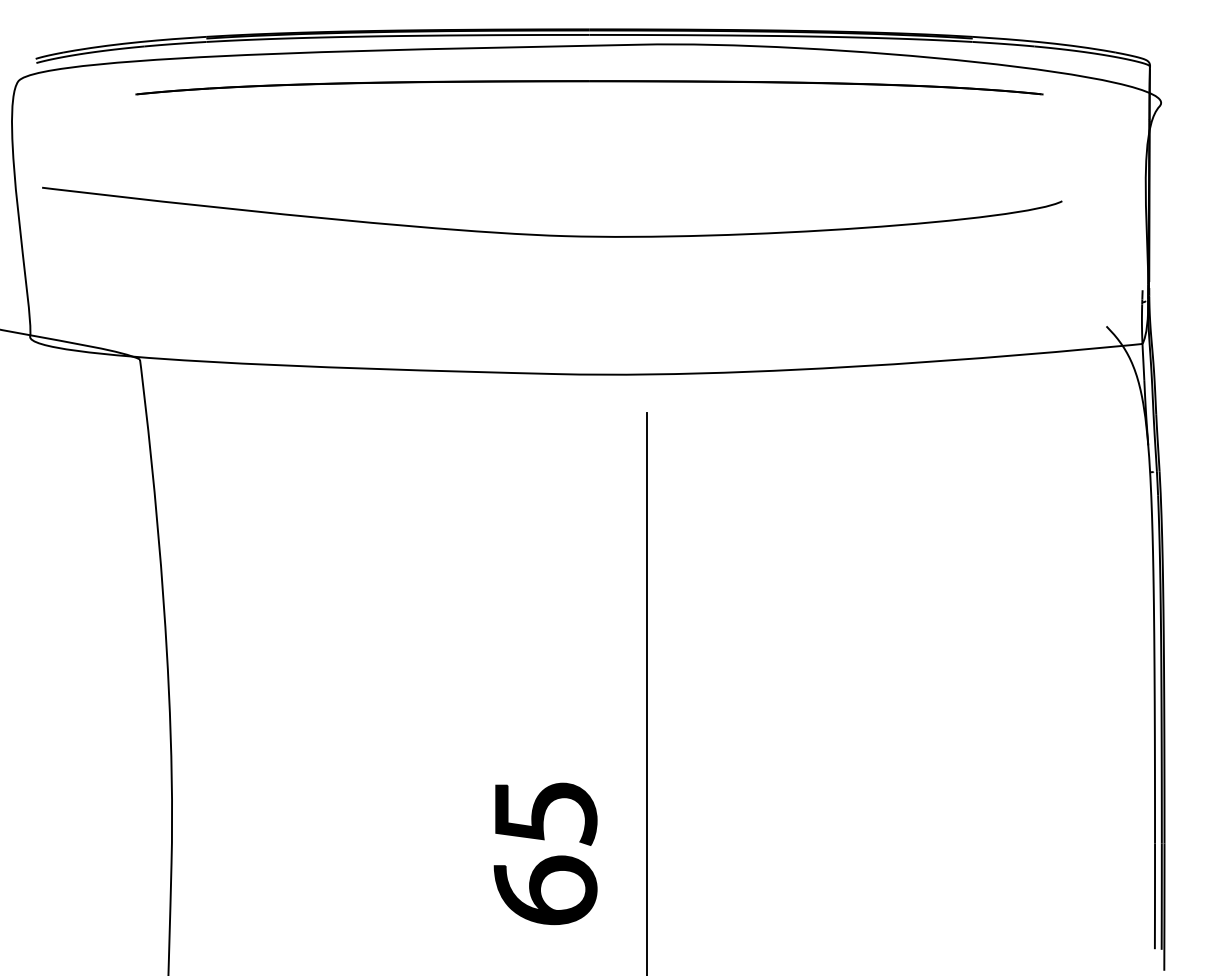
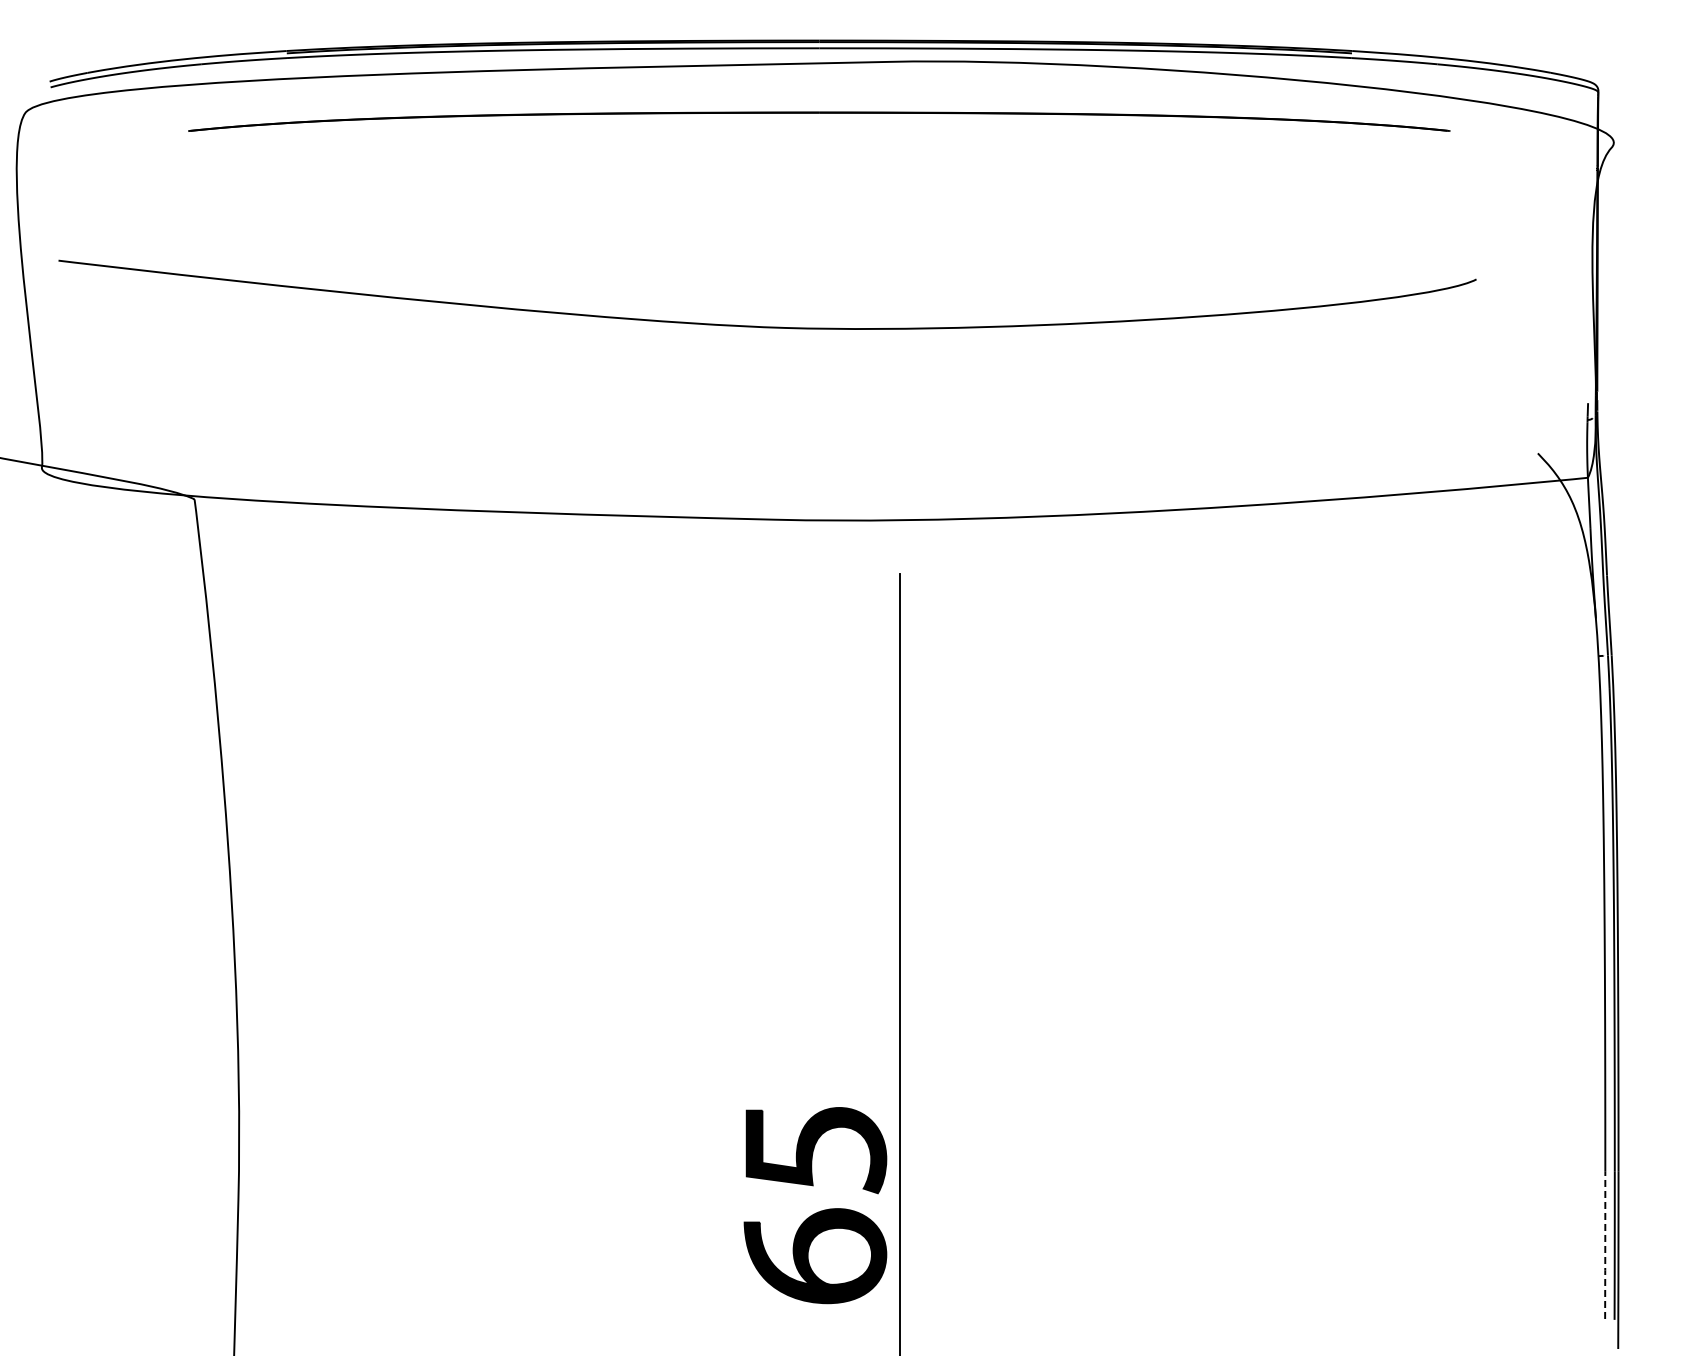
part: (547, 858) -> (818, 1211), moved
line: (1155, 896) -> (1605, 1245), solid -> dashed

